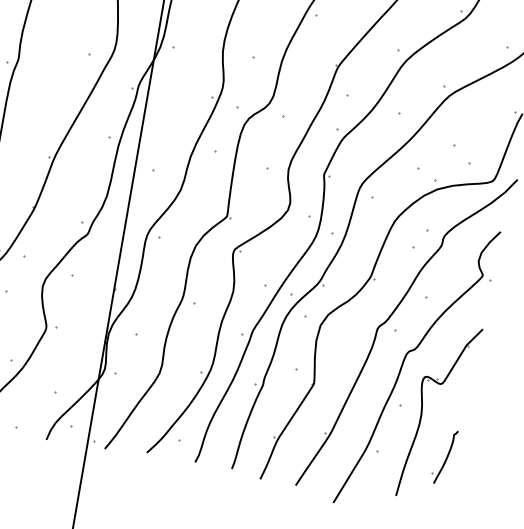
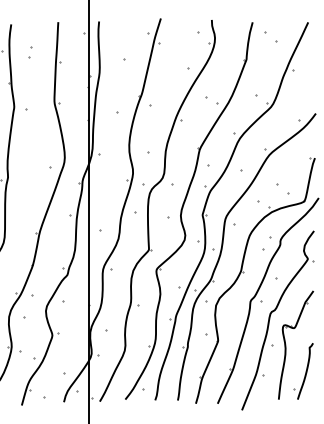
part: (444, 457) -> (303, 371), size x1.67

